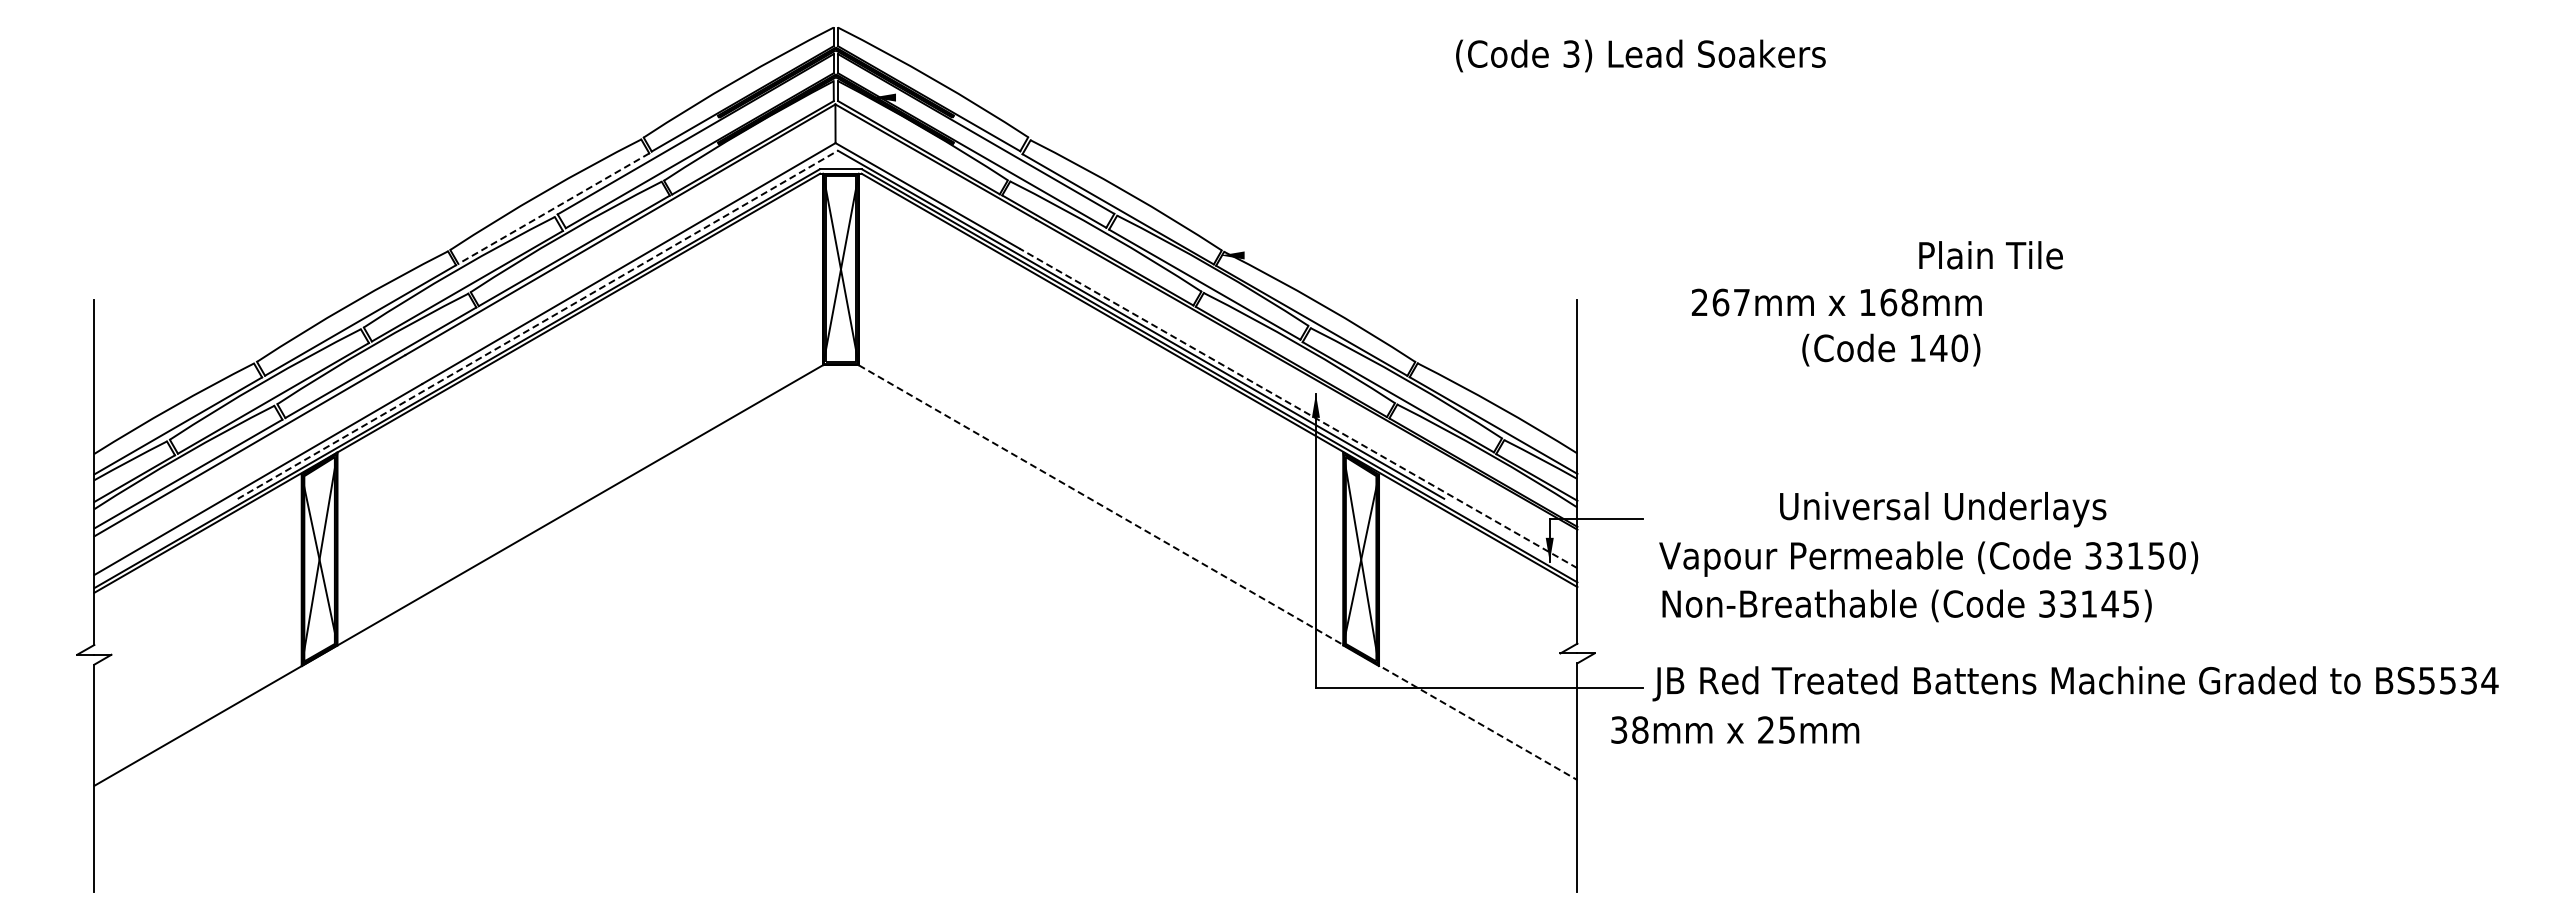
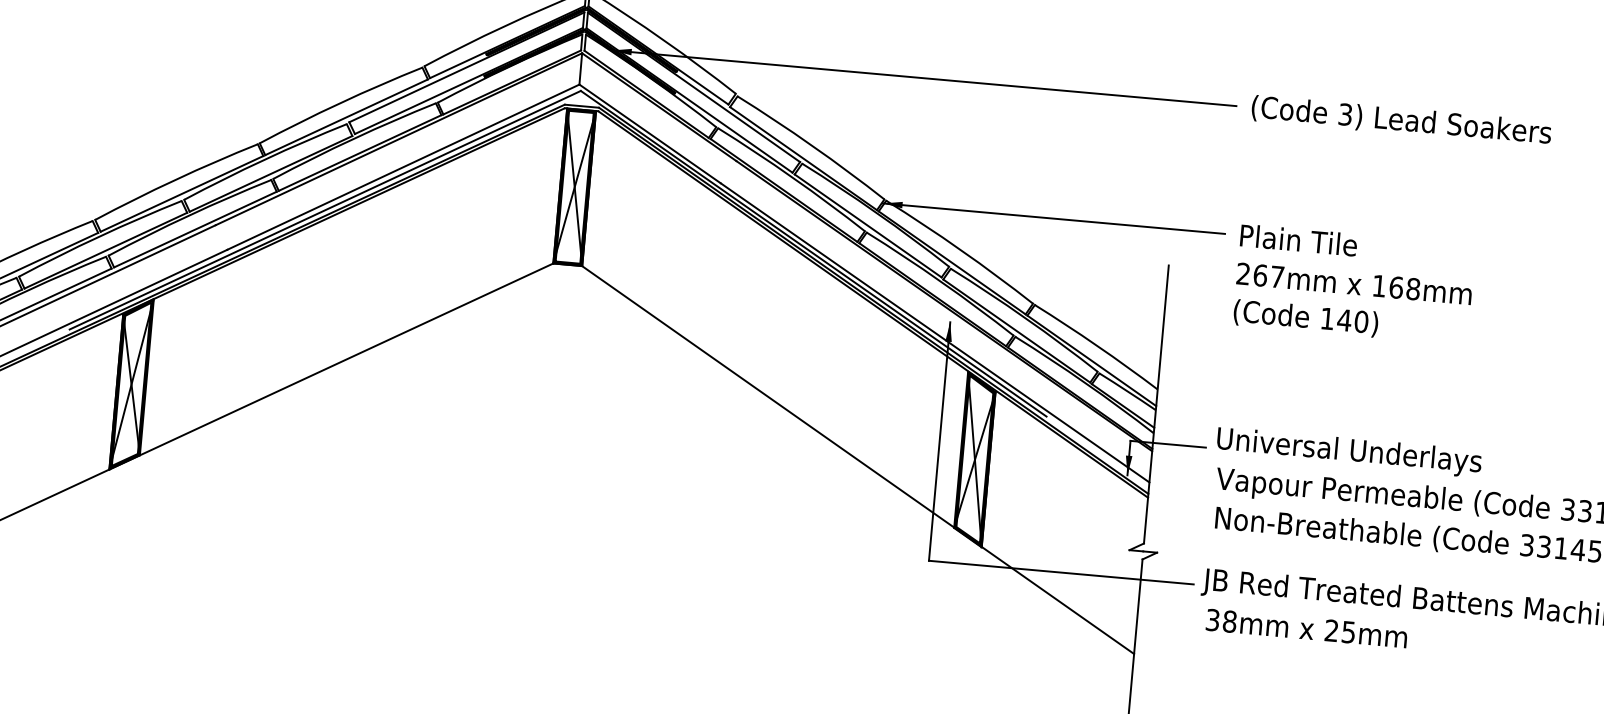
text: (1640, 55) -> (1401, 120), moved
line: (1257, 97) -> (924, 78), added
line: (553, 208) -> (346, 117), dashed -> solid
line: (1431, 255) -> (1053, 218), added
text: (1990, 255) -> (1298, 240), moved
text: (1836, 302) -> (1354, 283), moved
line: (537, 324) -> (325, 209), dashed -> solid
text: (1891, 349) -> (1306, 317), moved
line: (1298, 408) -> (935, 332), dashed -> solid
text: (1943, 509) -> (1349, 452), moved
line: (1218, 572) -> (858, 459), dashed -> solid
text: (1735, 729) -> (1307, 628), moved

